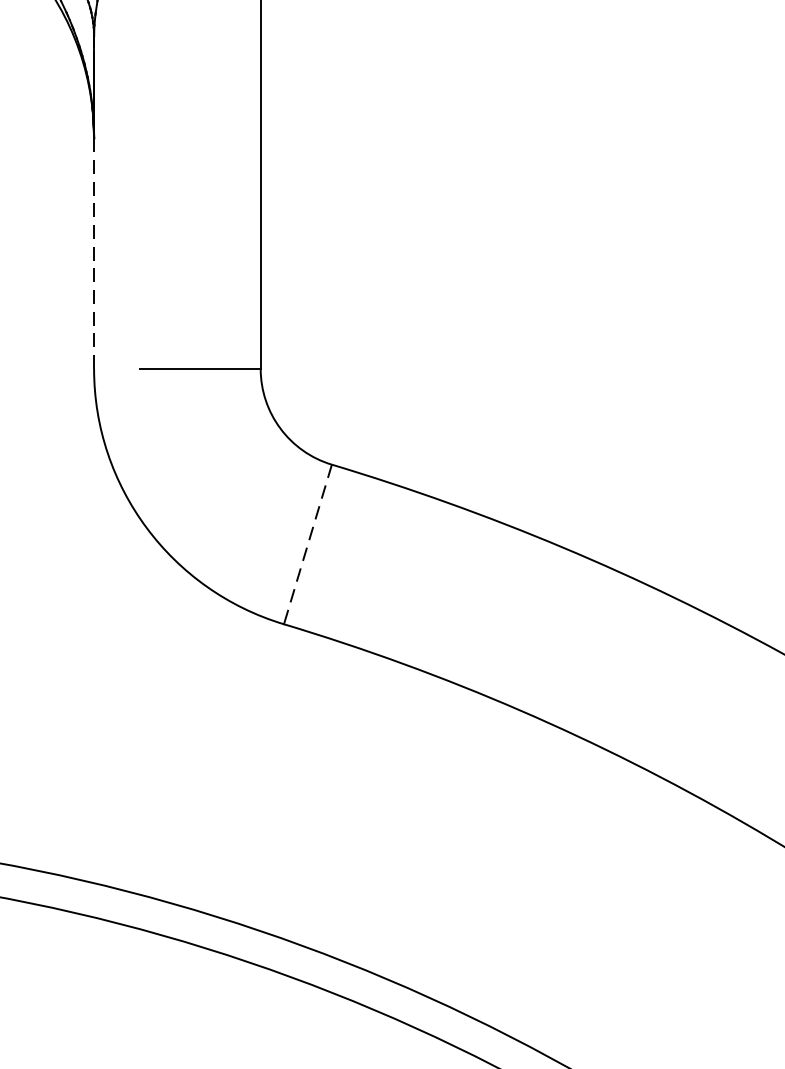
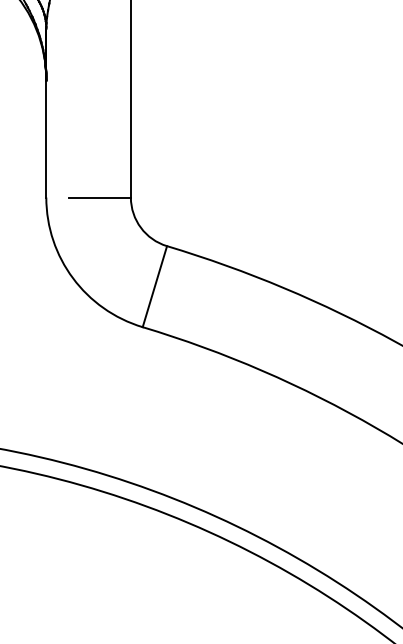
line: (94, 252) -> (46, 138), dashed -> solid
line: (307, 546) -> (154, 287), dashed -> solid

